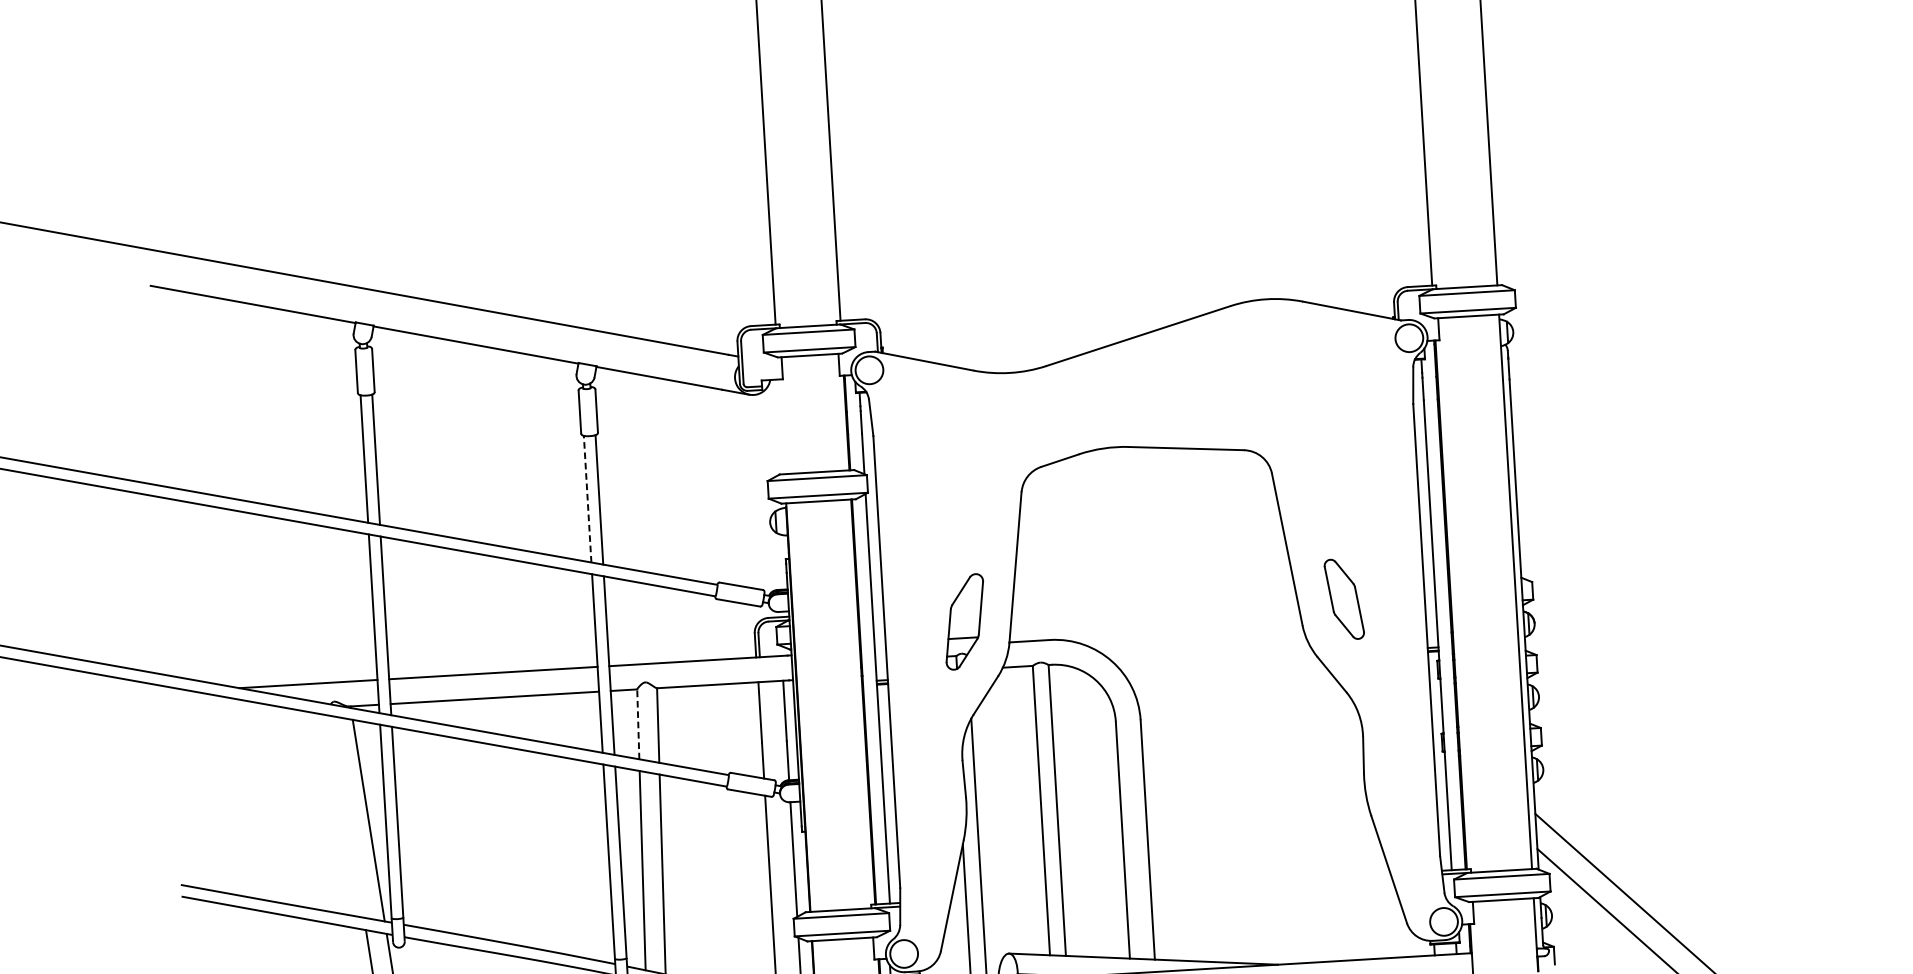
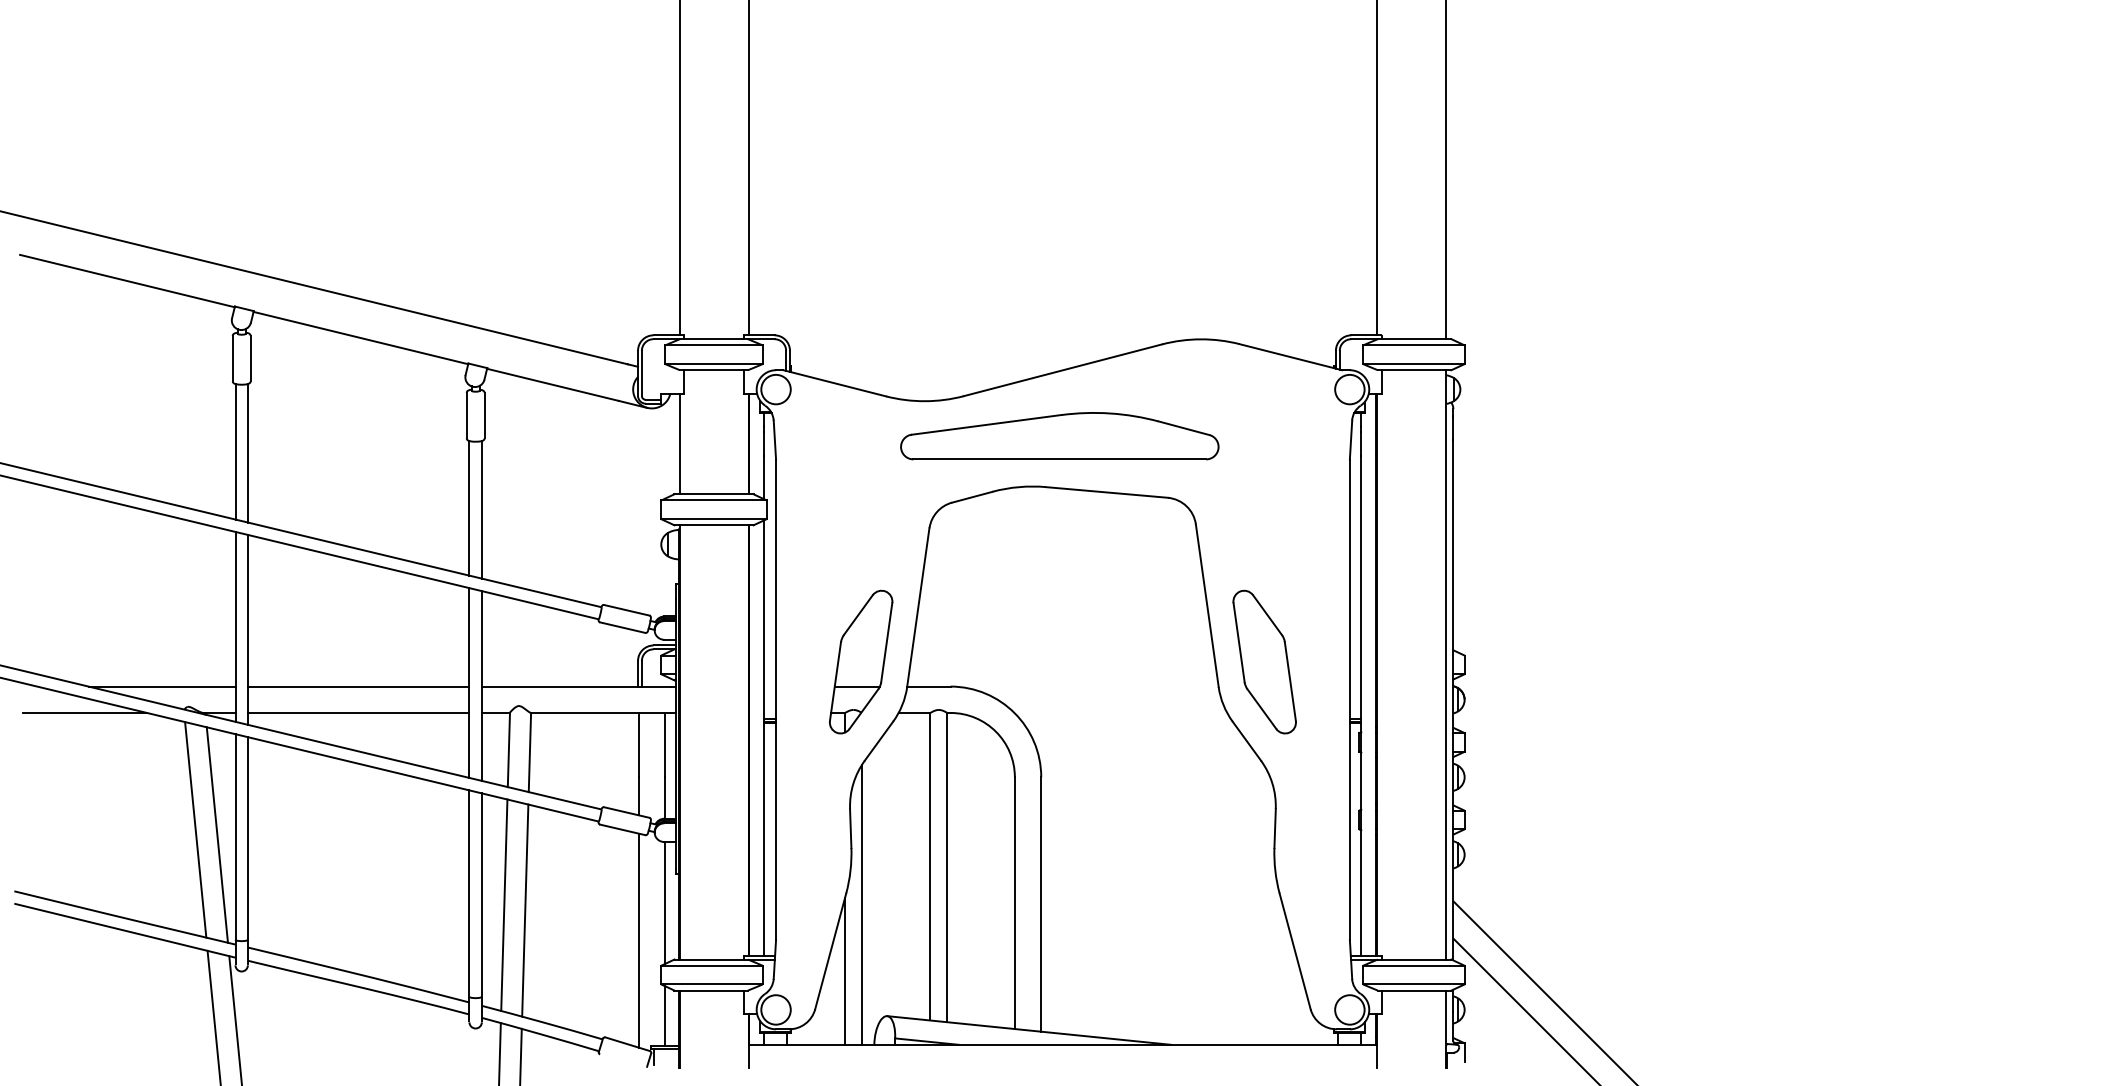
part: (1138, 398) -> (1059, 436), added
line: (781, 426) -> (679, 443), added
line: (587, 498) -> (469, 507), dashed -> solid
part: (1344, 598) -> (1264, 661), size x1.67
part: (965, 621) -> (861, 661), size x1.43
line: (237, 712) -> (85, 712), added
line: (637, 723) -> (508, 749), dashed -> solid
line: (347, 816) -> (195, 829), added

